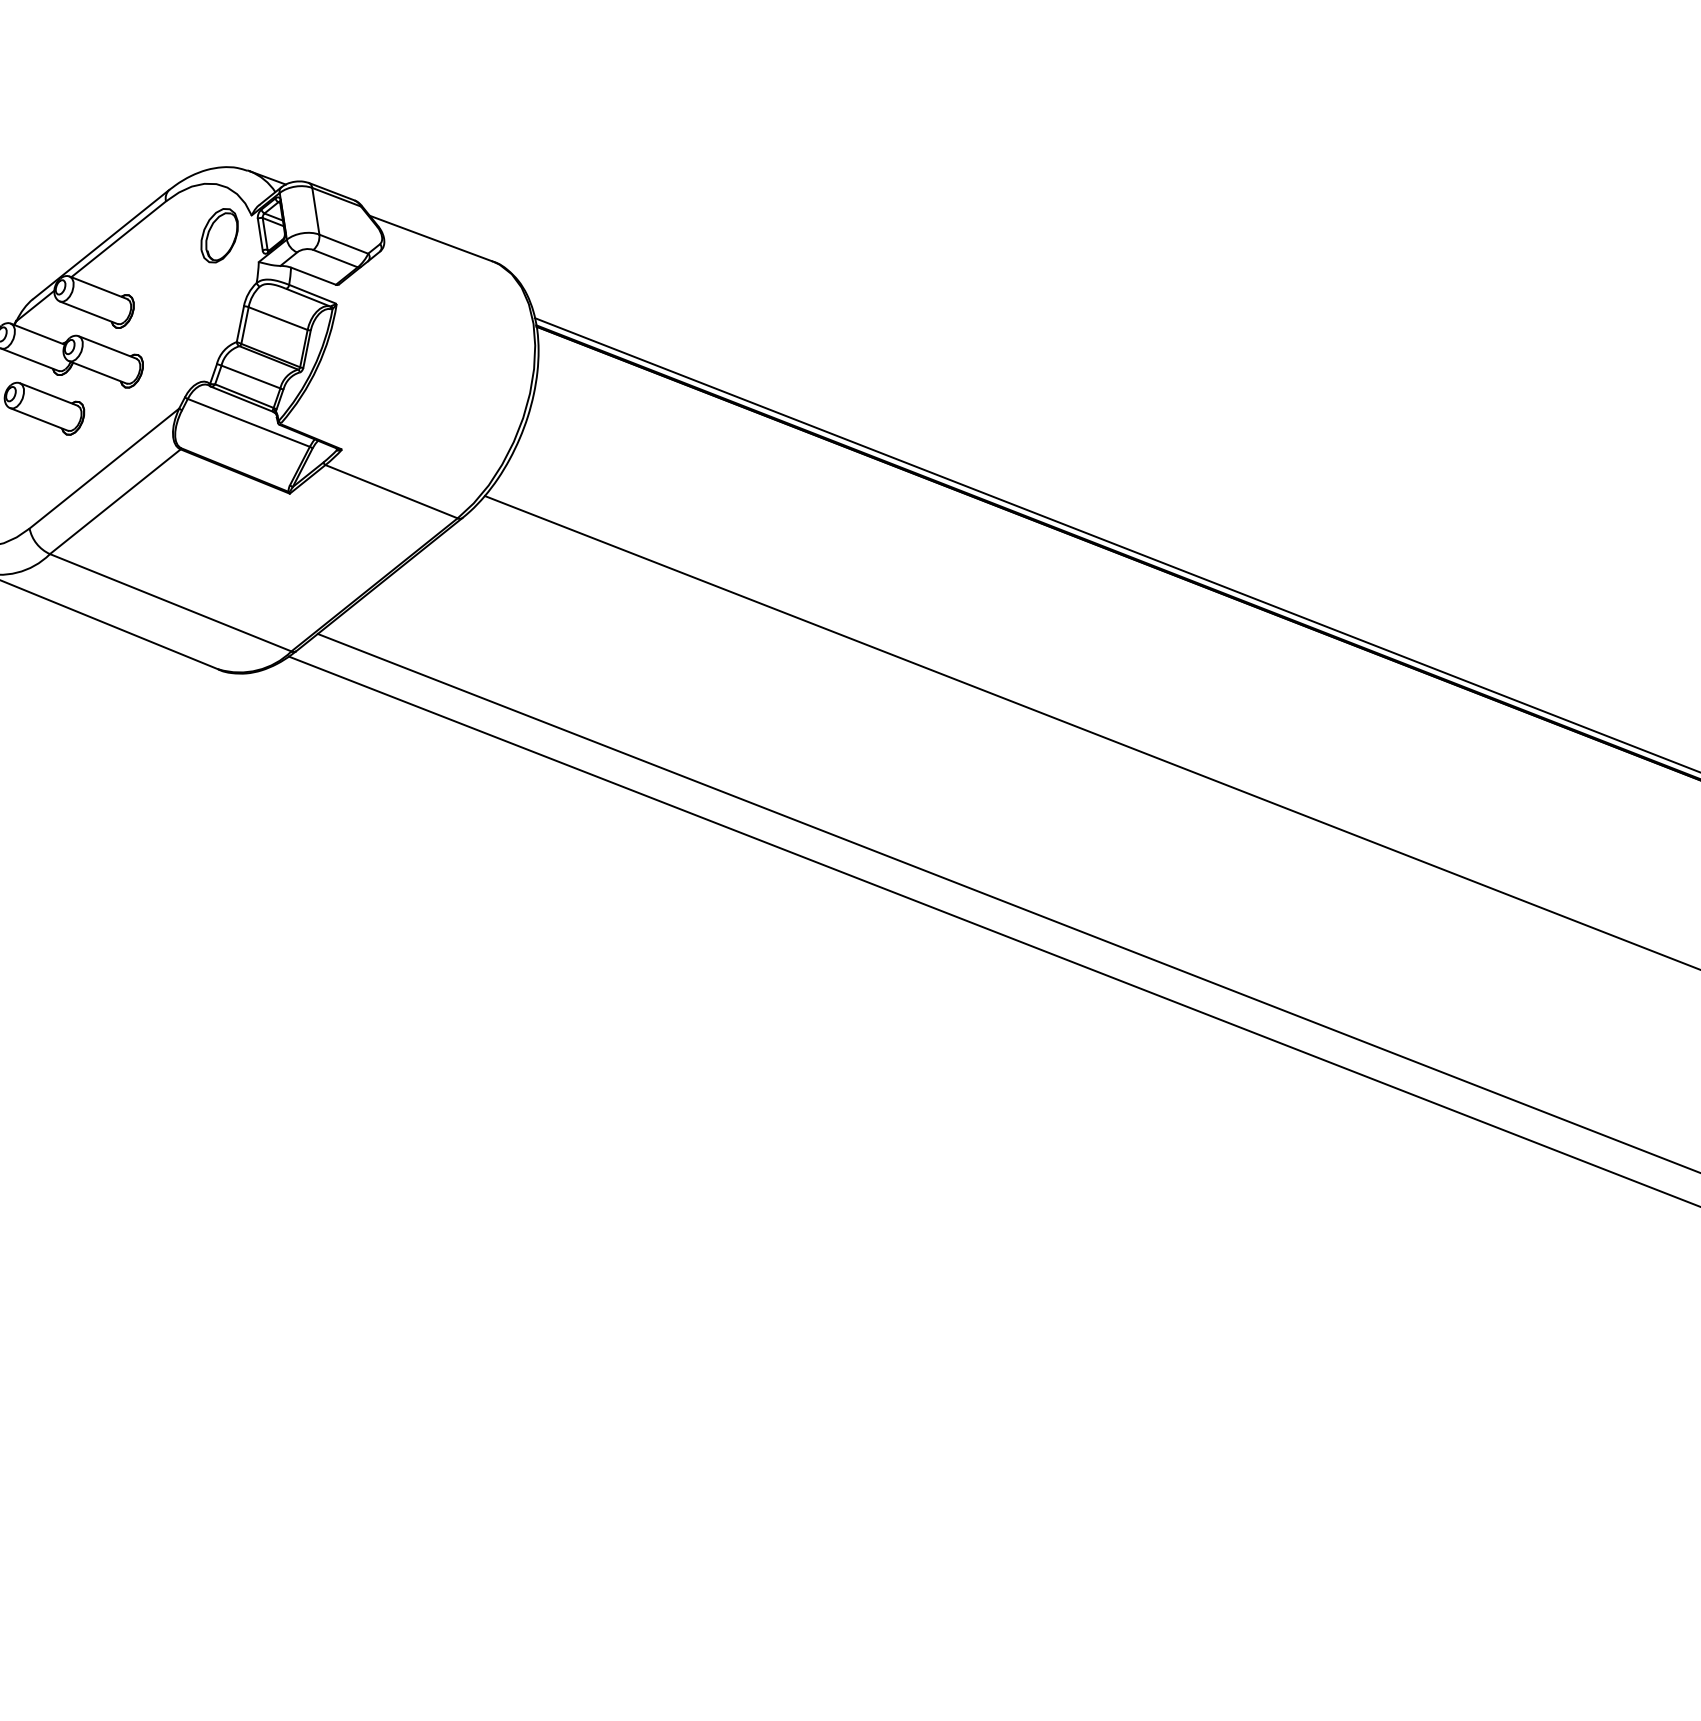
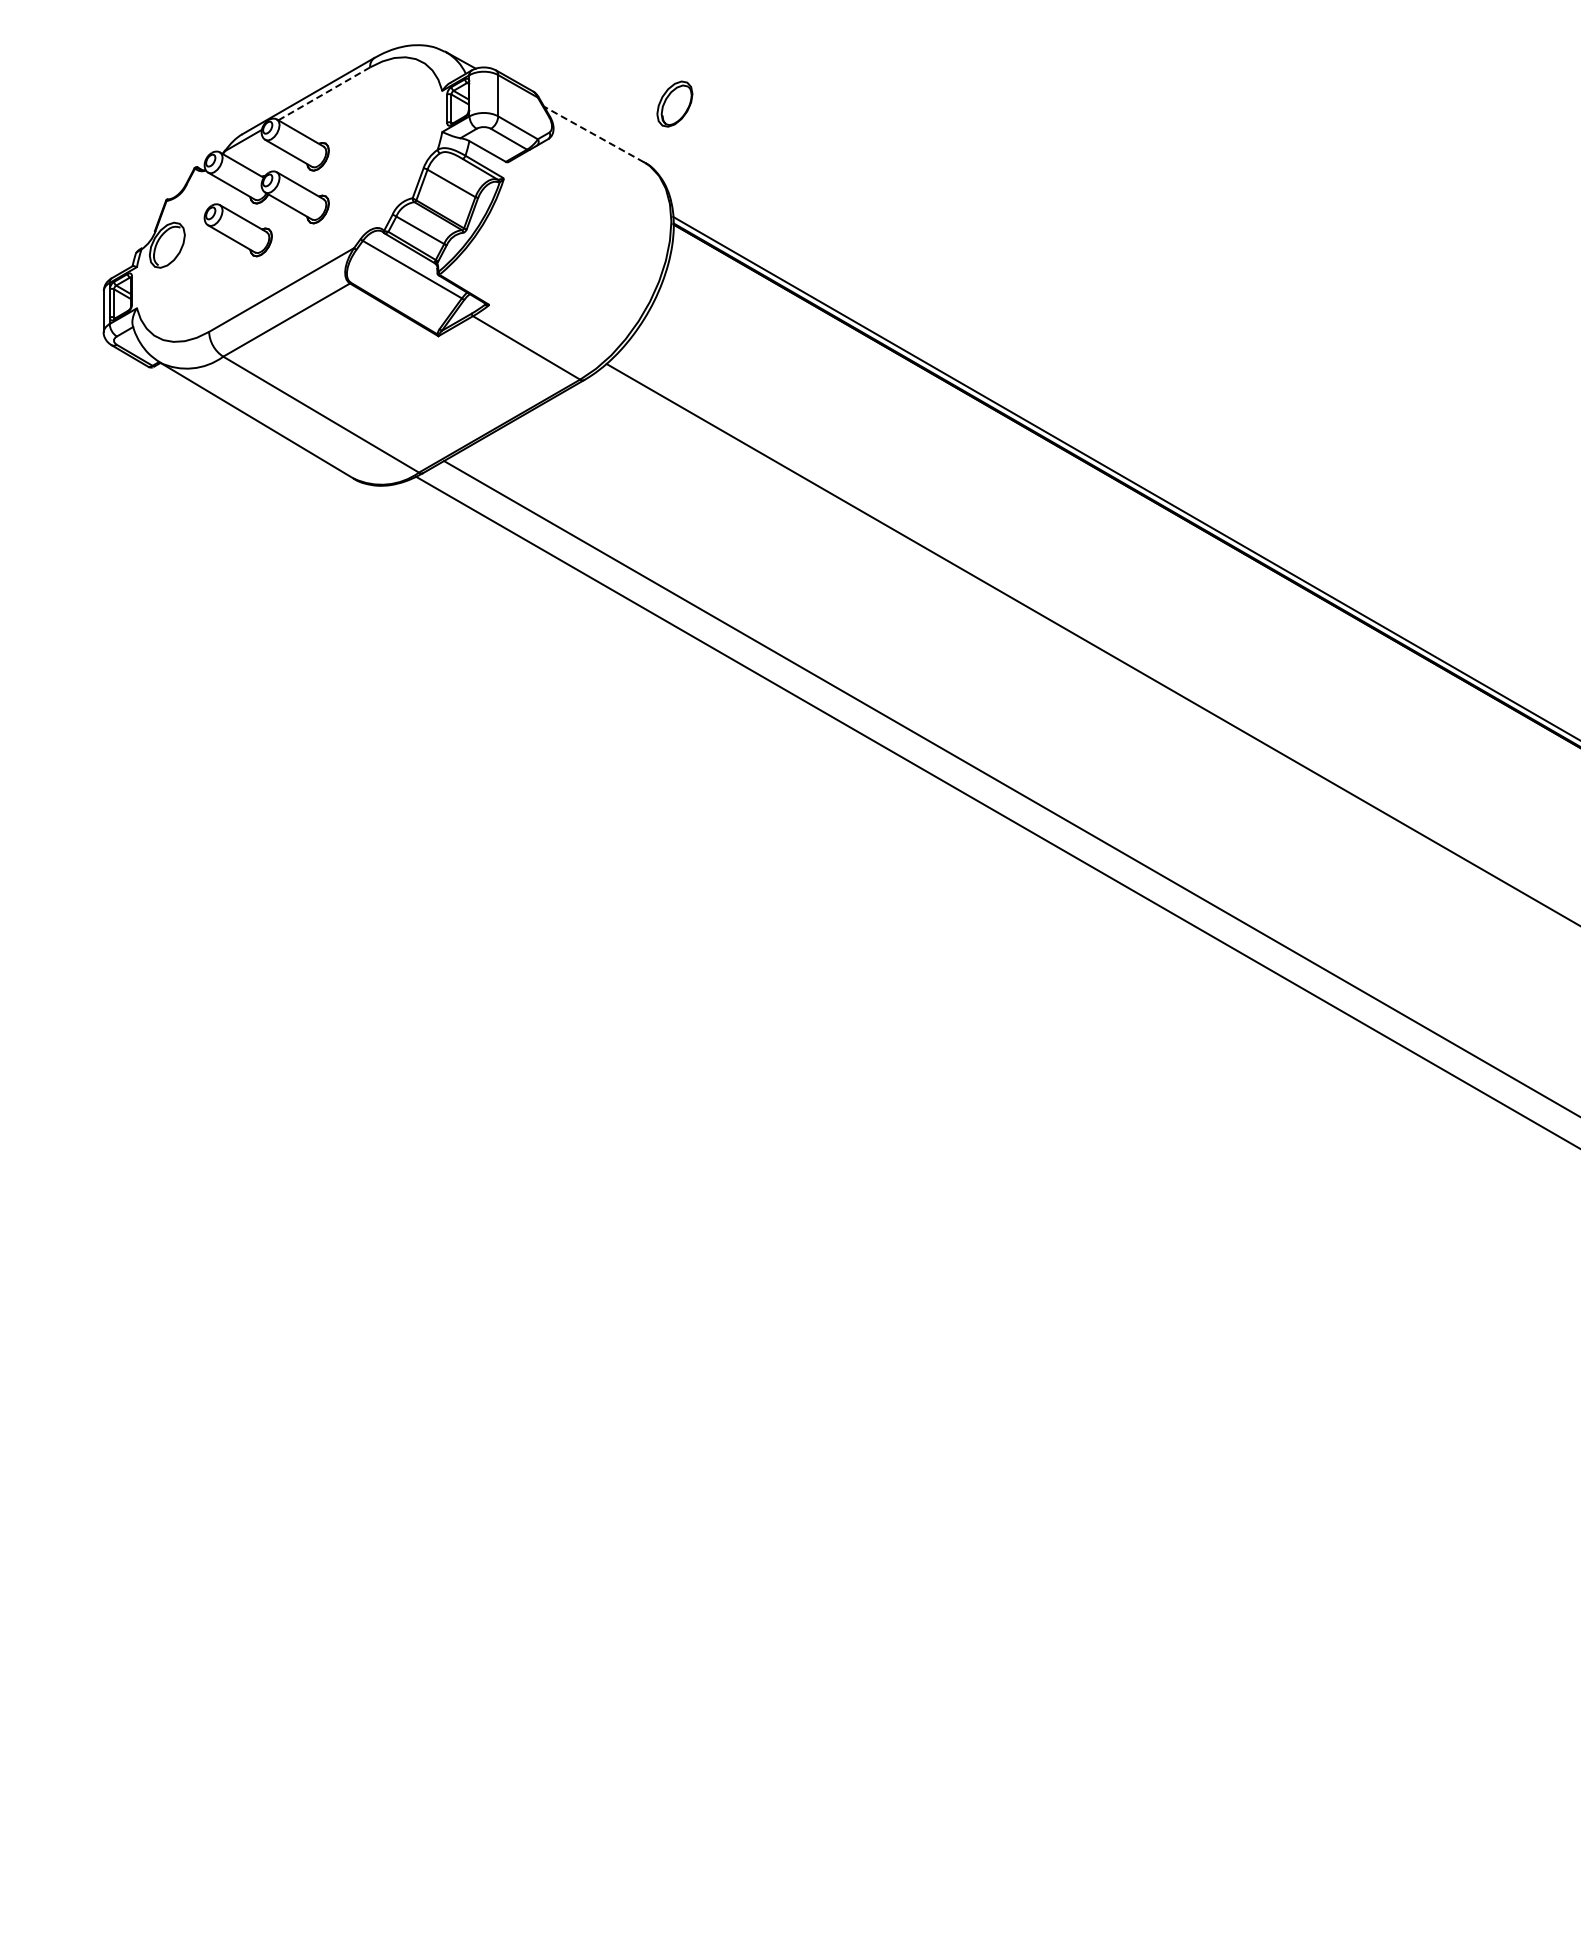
part: (219, 235) -> (674, 103), moved
line: (430, 238) -> (593, 134), solid -> dashed
line: (117, 240) -> (323, 94), solid -> dashed

